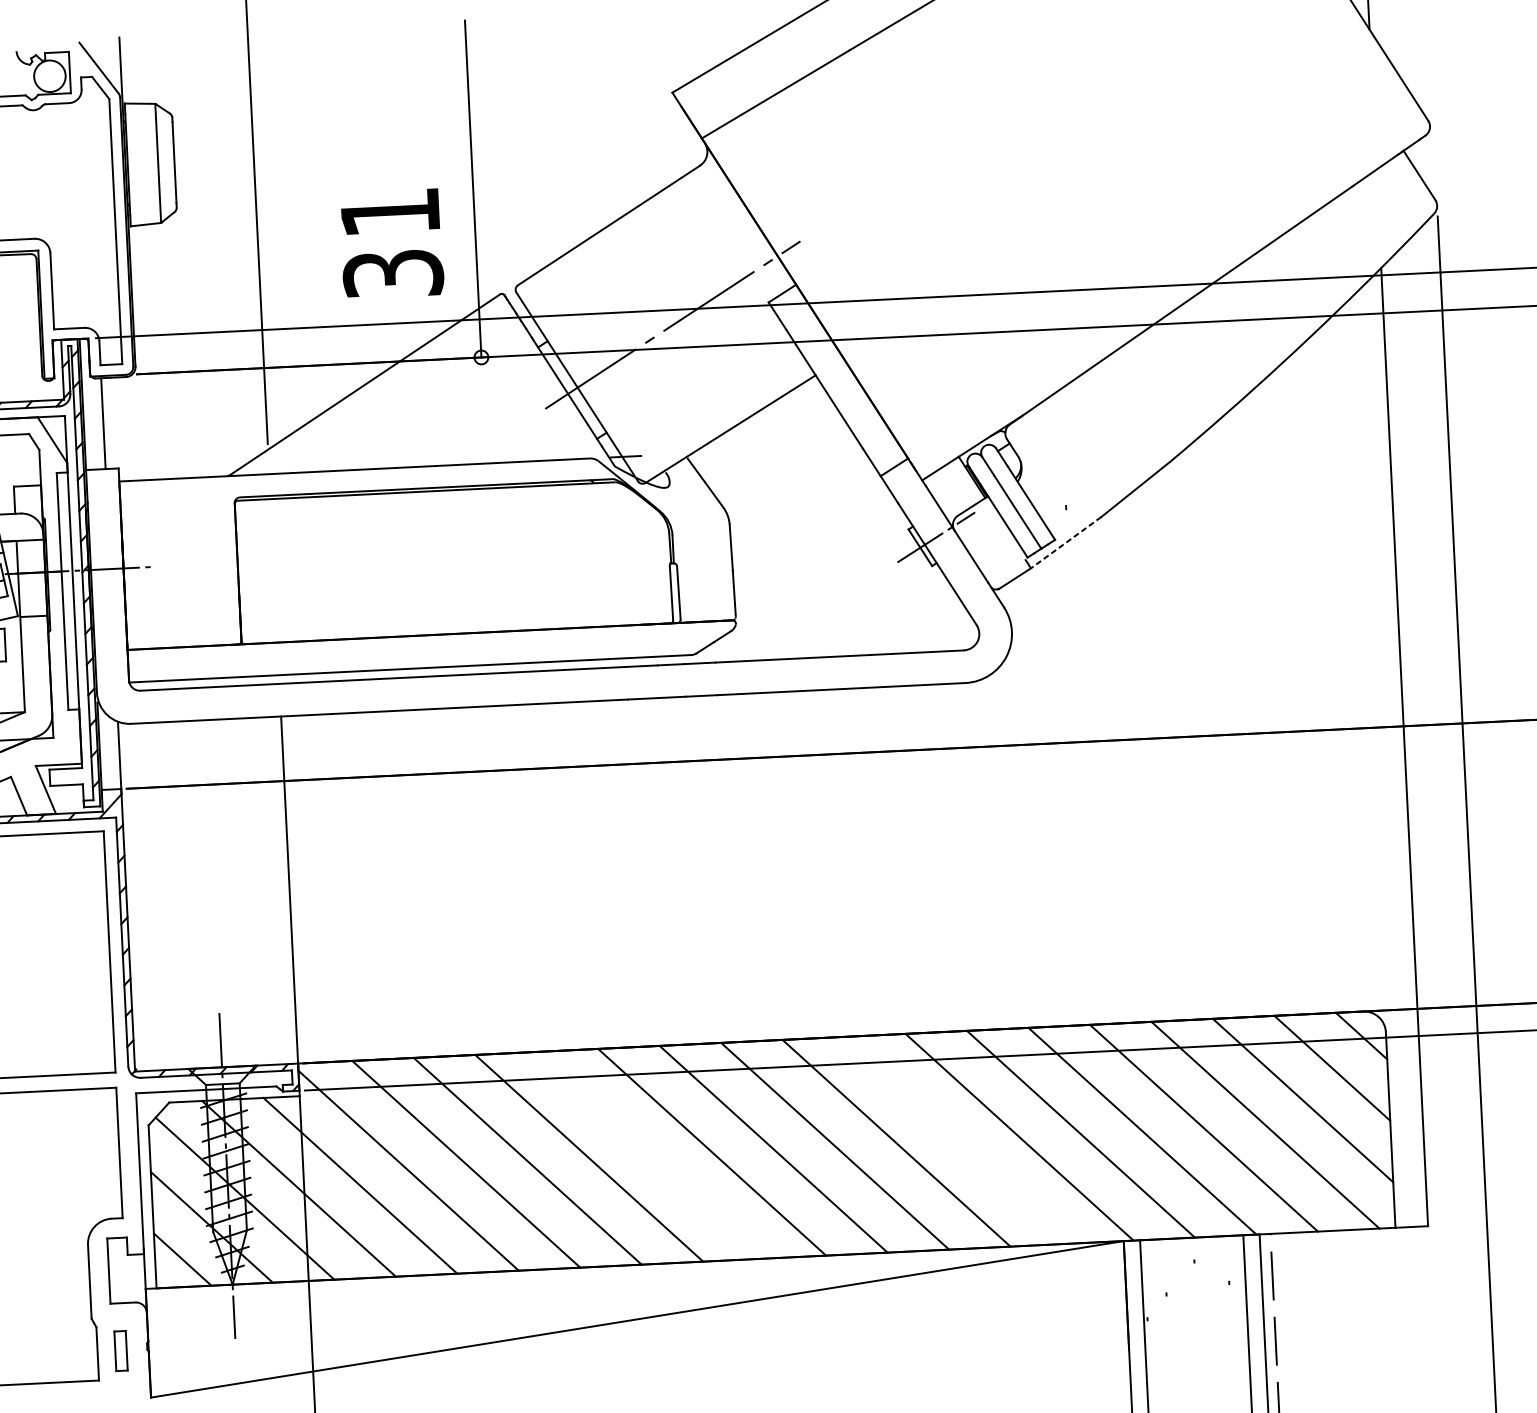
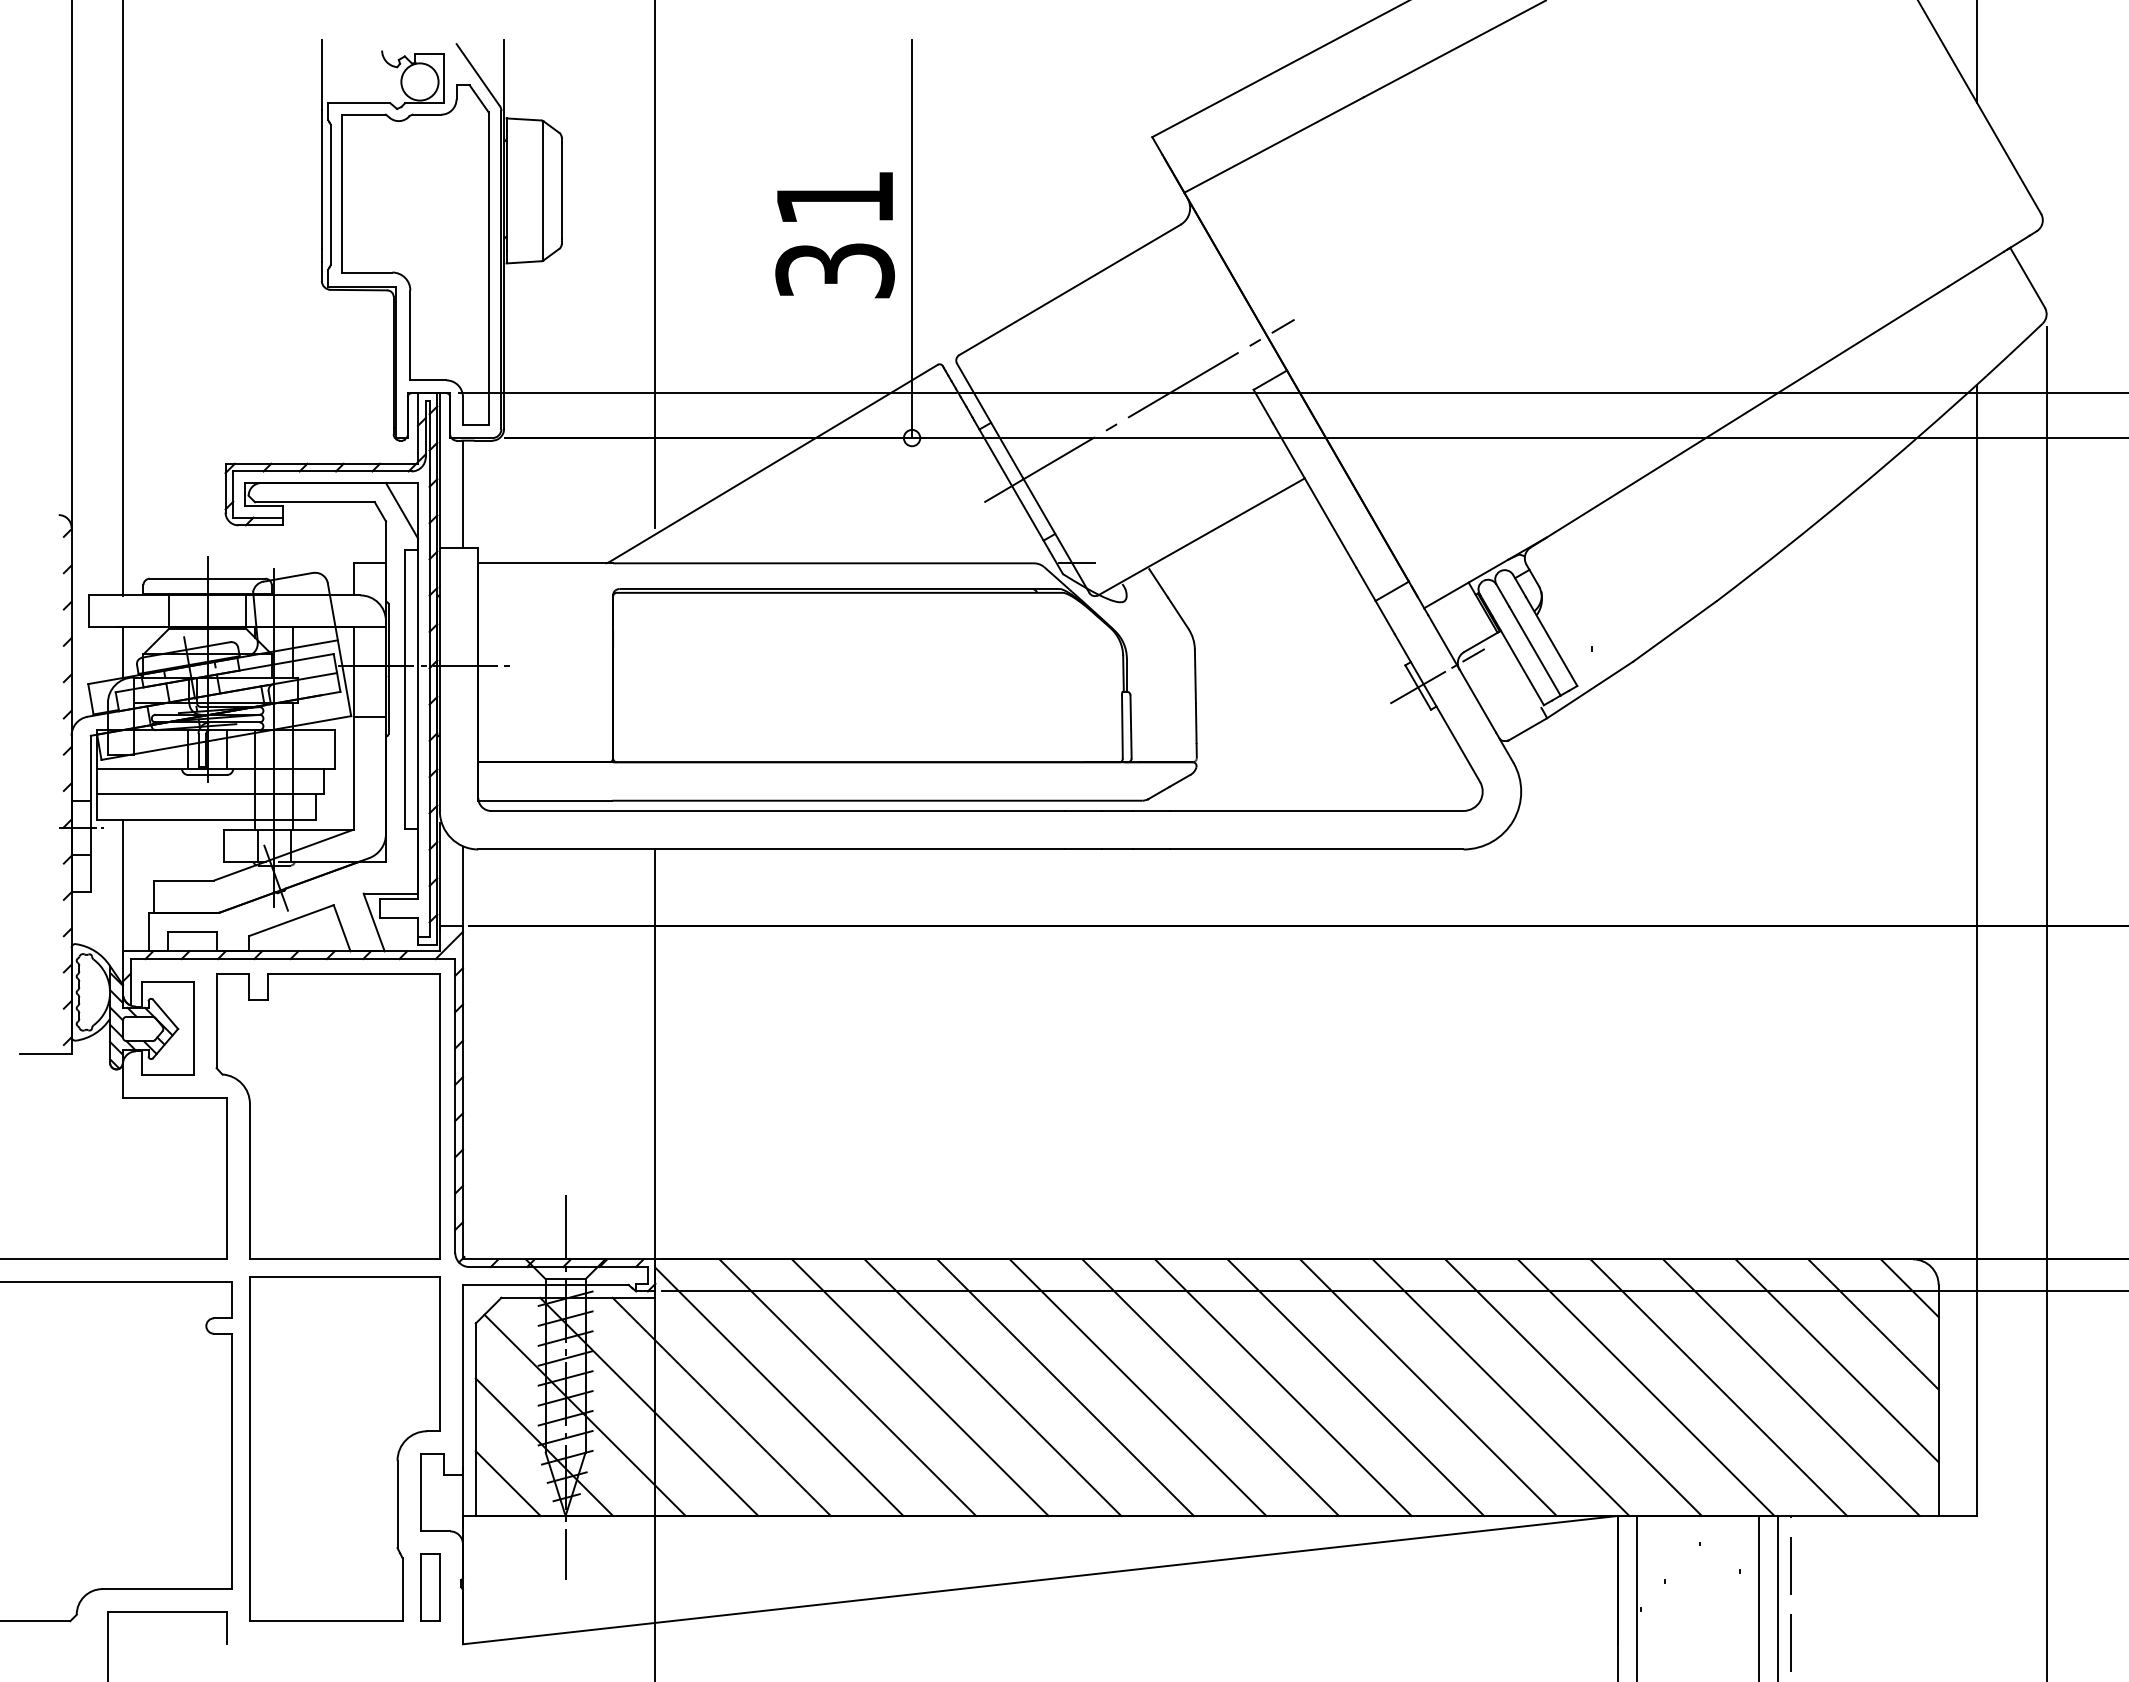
text: (391, 244) -> (834, 235), moved
line: (1066, 543) -> (1590, 690), dashed -> solid
line: (958, 1140) -> (1428, 1387), added
line: (650, 1155) -> (1065, 1387), added
part: (121, 1350) -> (430, 1587), size x1.43

